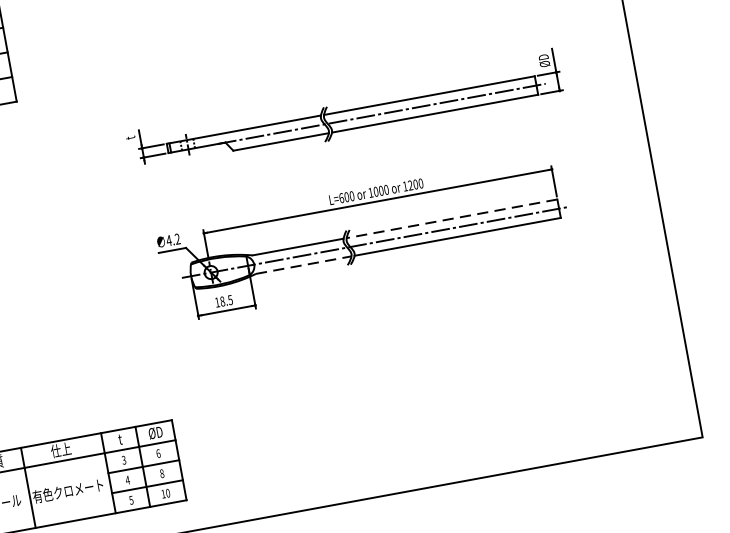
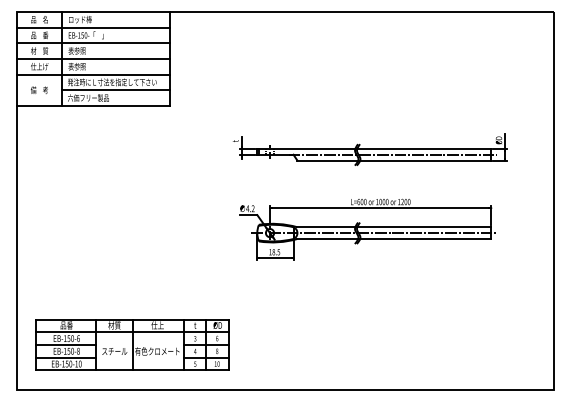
line: (450, 219) -> (423, 227), dashed -> solid
line: (304, 264) -> (328, 238), dashed -> solid

